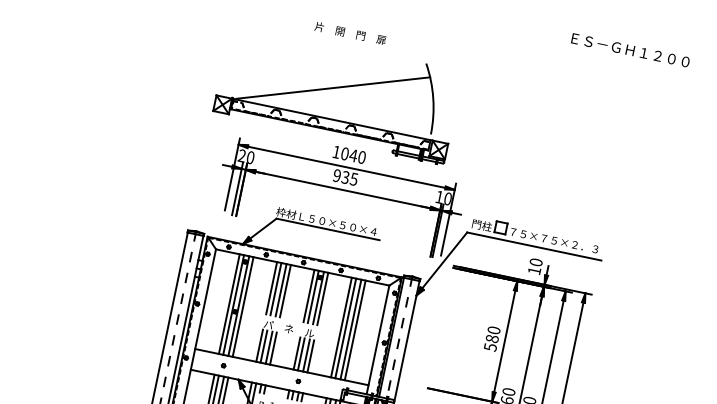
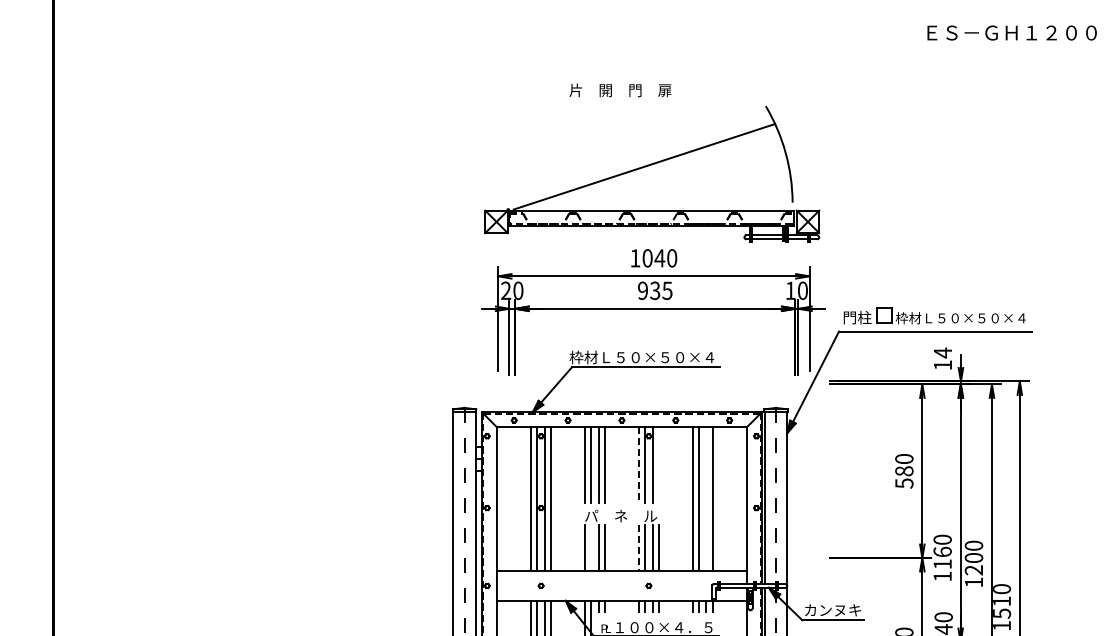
part: (336, 88) -> (649, 166), moved
text: (553, 241) -> (960, 318), ７５×７５×２．３ -> 枠材Ｌ５０×５０×４
text: (535, 262) -> (942, 352), 10 -> 14
line: (308, 295) -> (638, 464), solid -> dashed
line: (322, 298) -> (658, 464), removed
line: (351, 329) -> (706, 498), removed
line: (264, 346) -> (591, 547), removed
line: (296, 353) -> (638, 548), solid -> dashed

